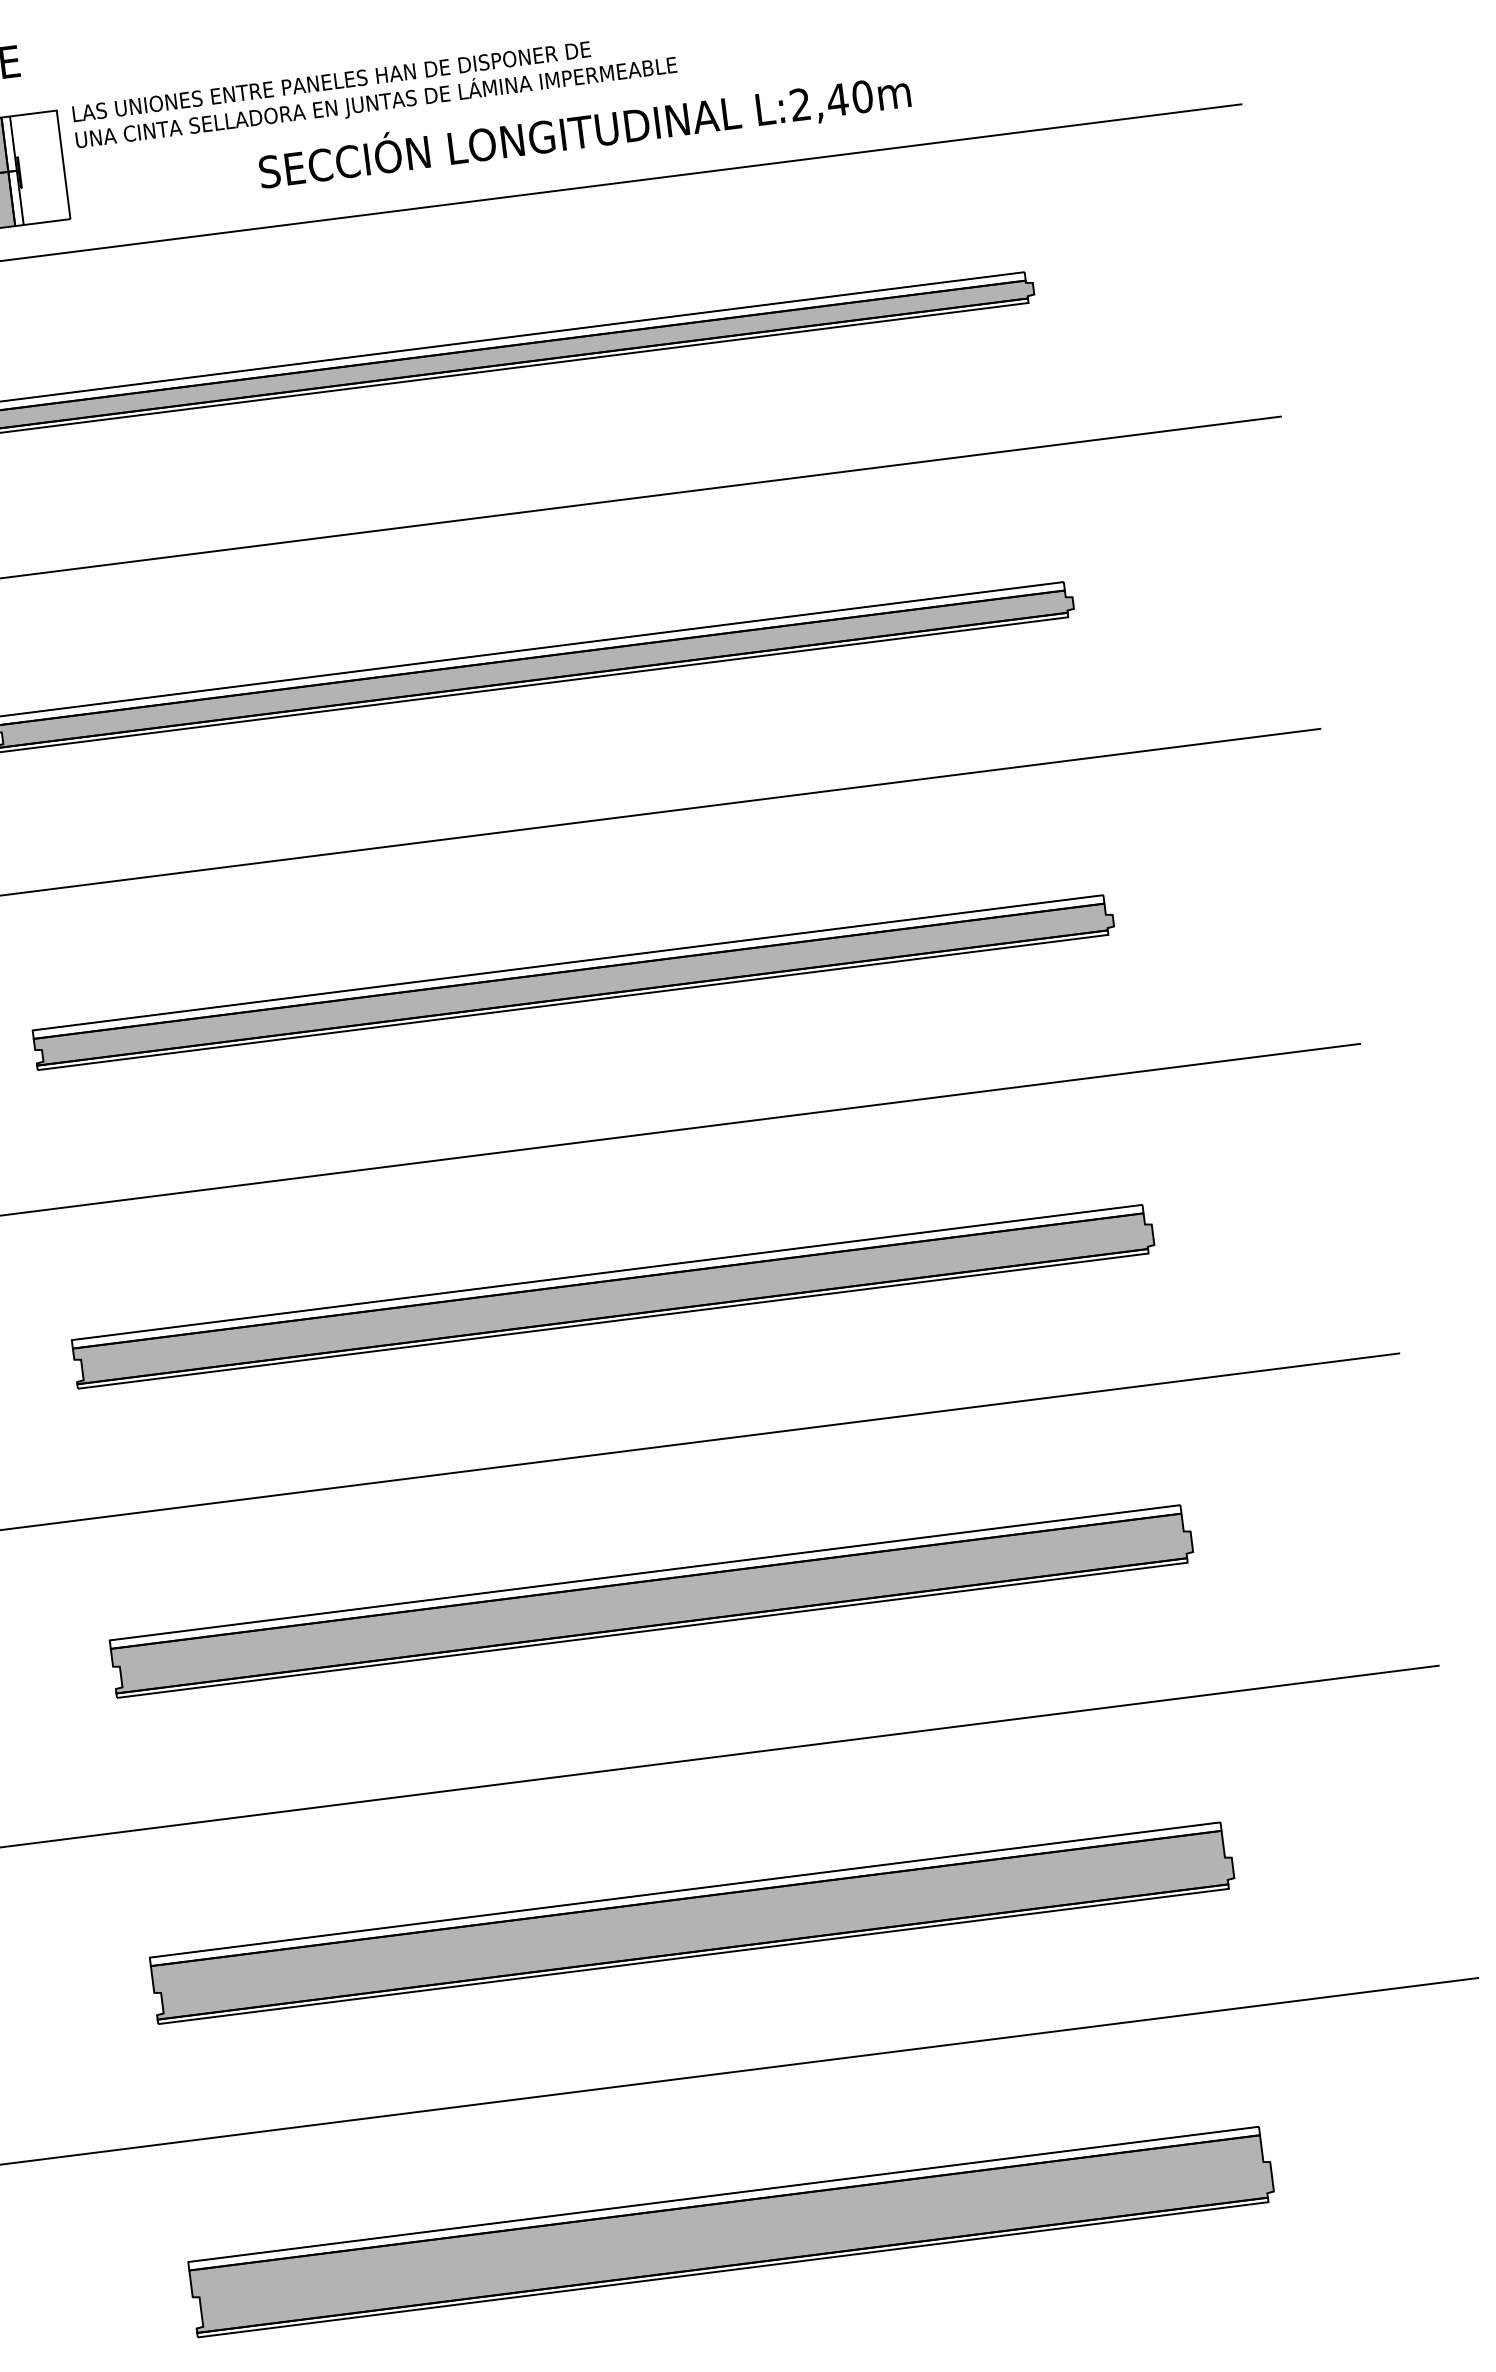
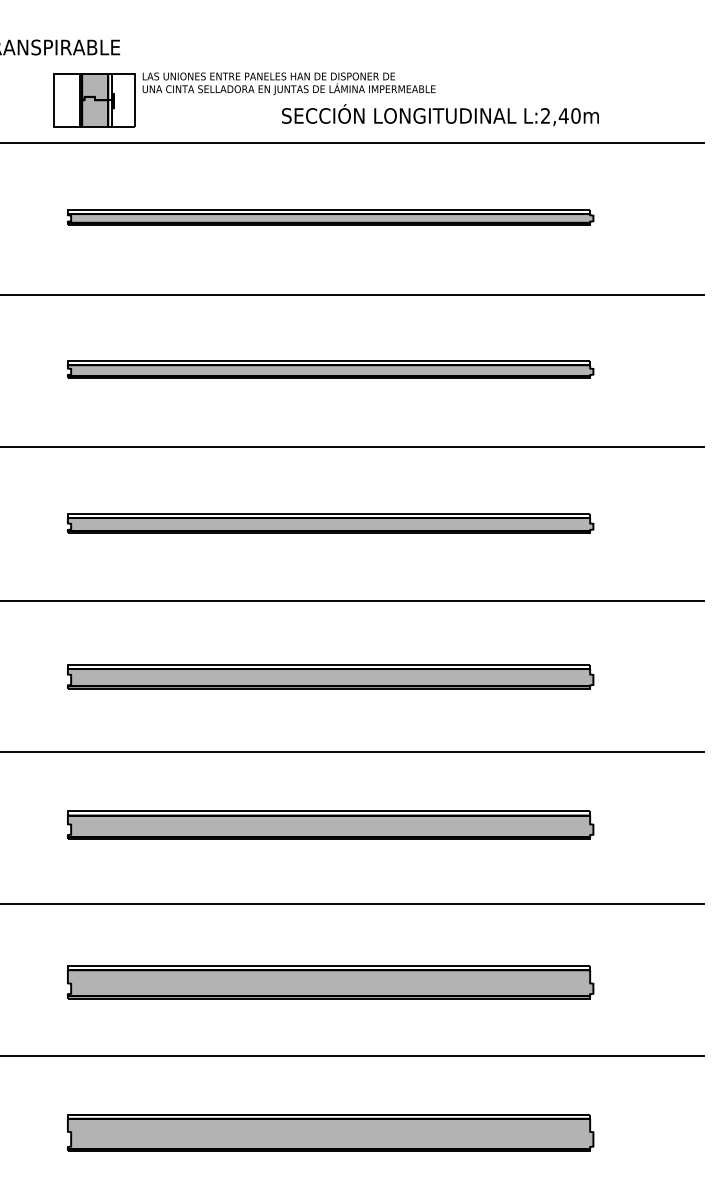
text: (584, 130) -> (440, 115), moved

